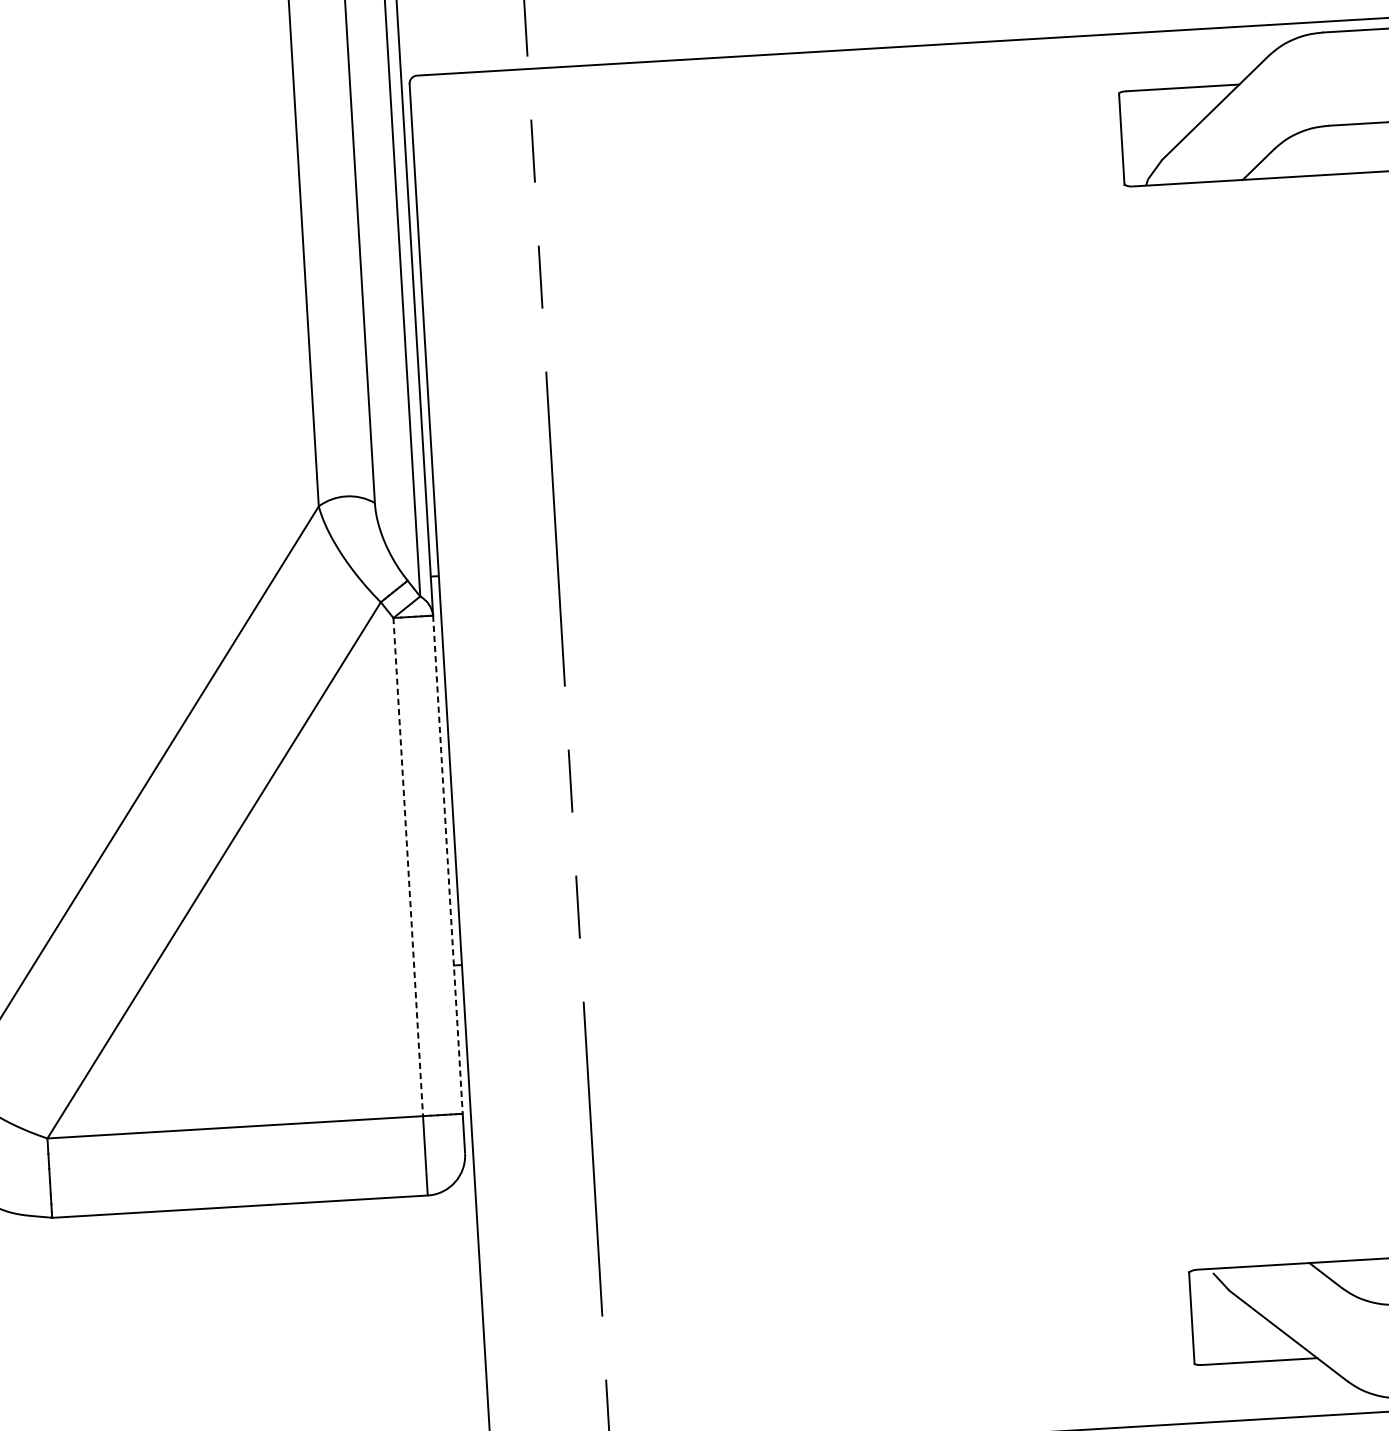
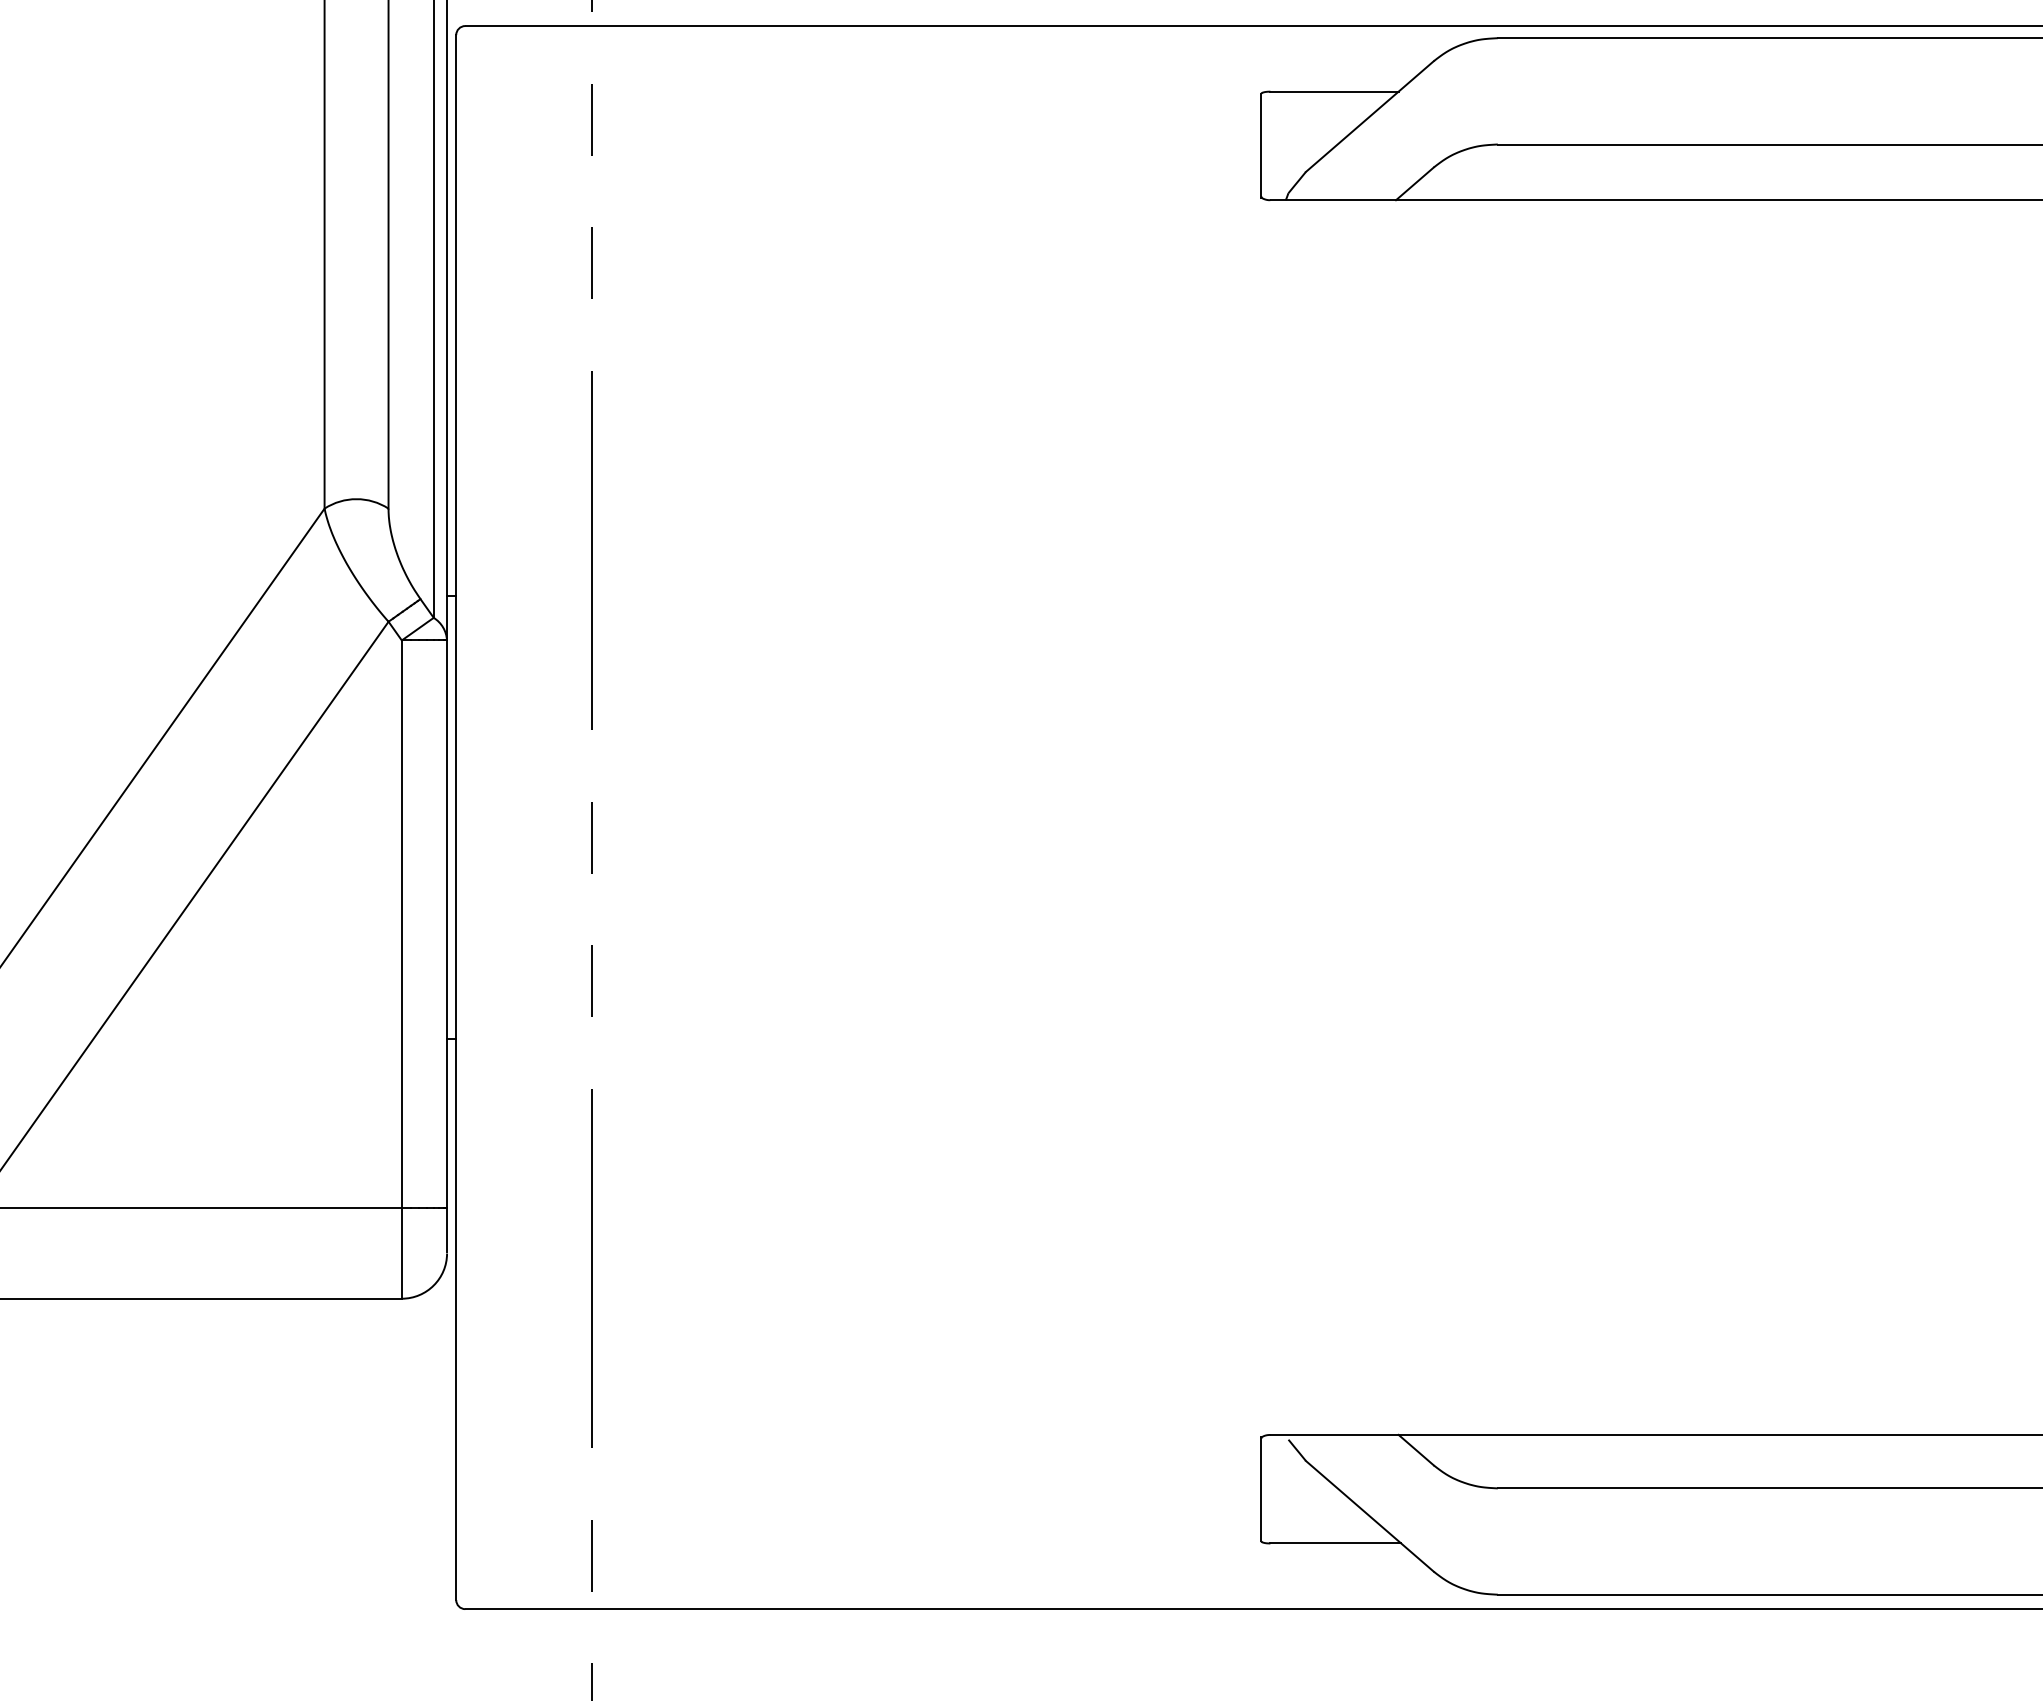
line: (448, 864) -> (447, 924), dashed -> solid
line: (407, 867) -> (401, 924), dashed -> solid

